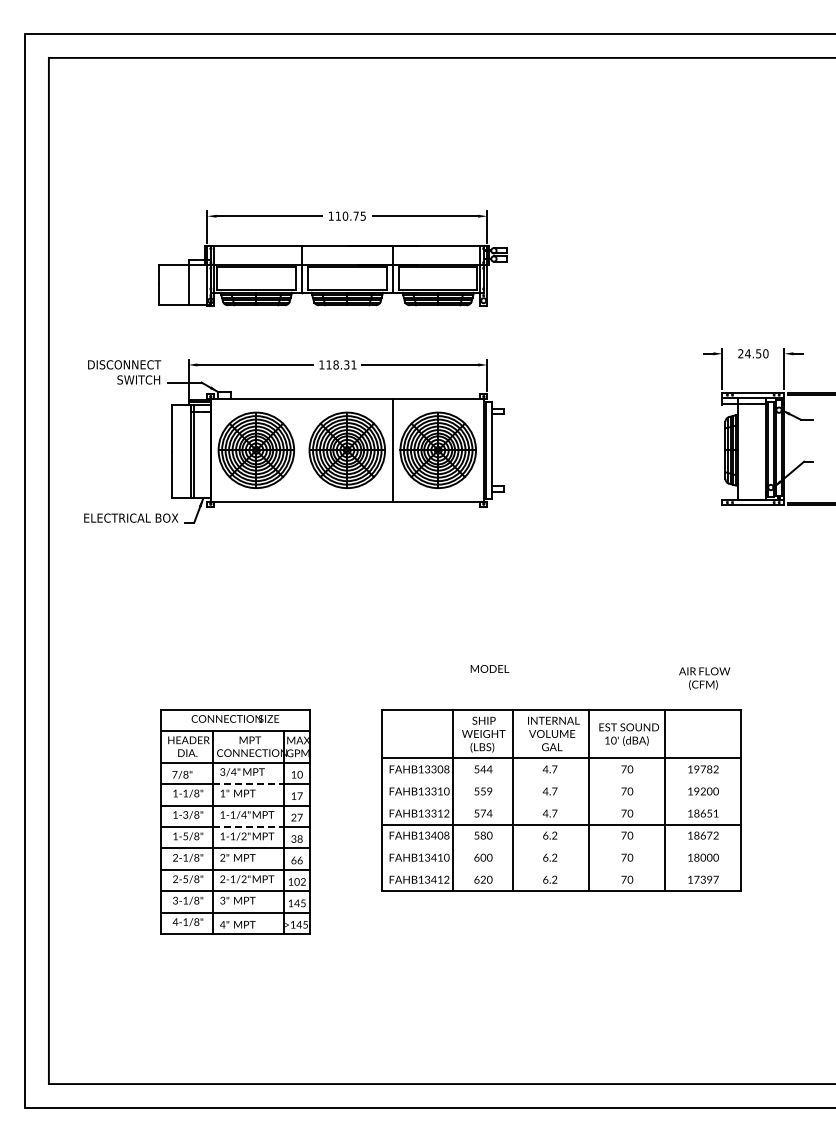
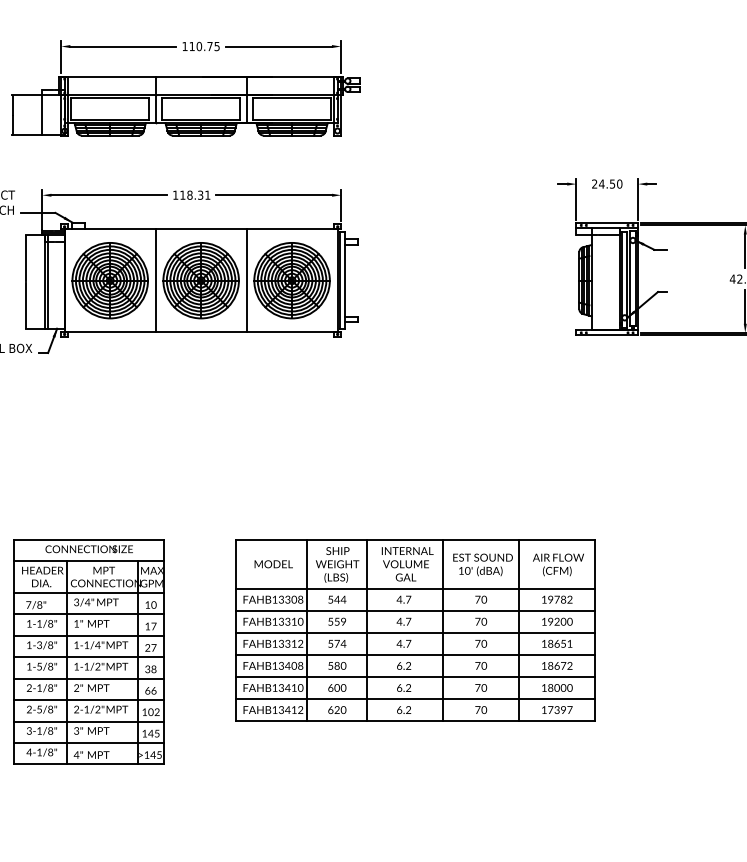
line: (301, 450) -> (155, 280), added
text: (489, 668) -> (273, 563), moved
text: (704, 678) -> (558, 564), moved
line: (561, 780) -> (415, 610), added
line: (249, 784) -> (103, 614), dashed -> solid
line: (561, 802) -> (415, 632), added
line: (249, 827) -> (103, 657), dashed -> solid
line: (561, 846) -> (415, 676), added
line: (561, 868) -> (415, 698), added

